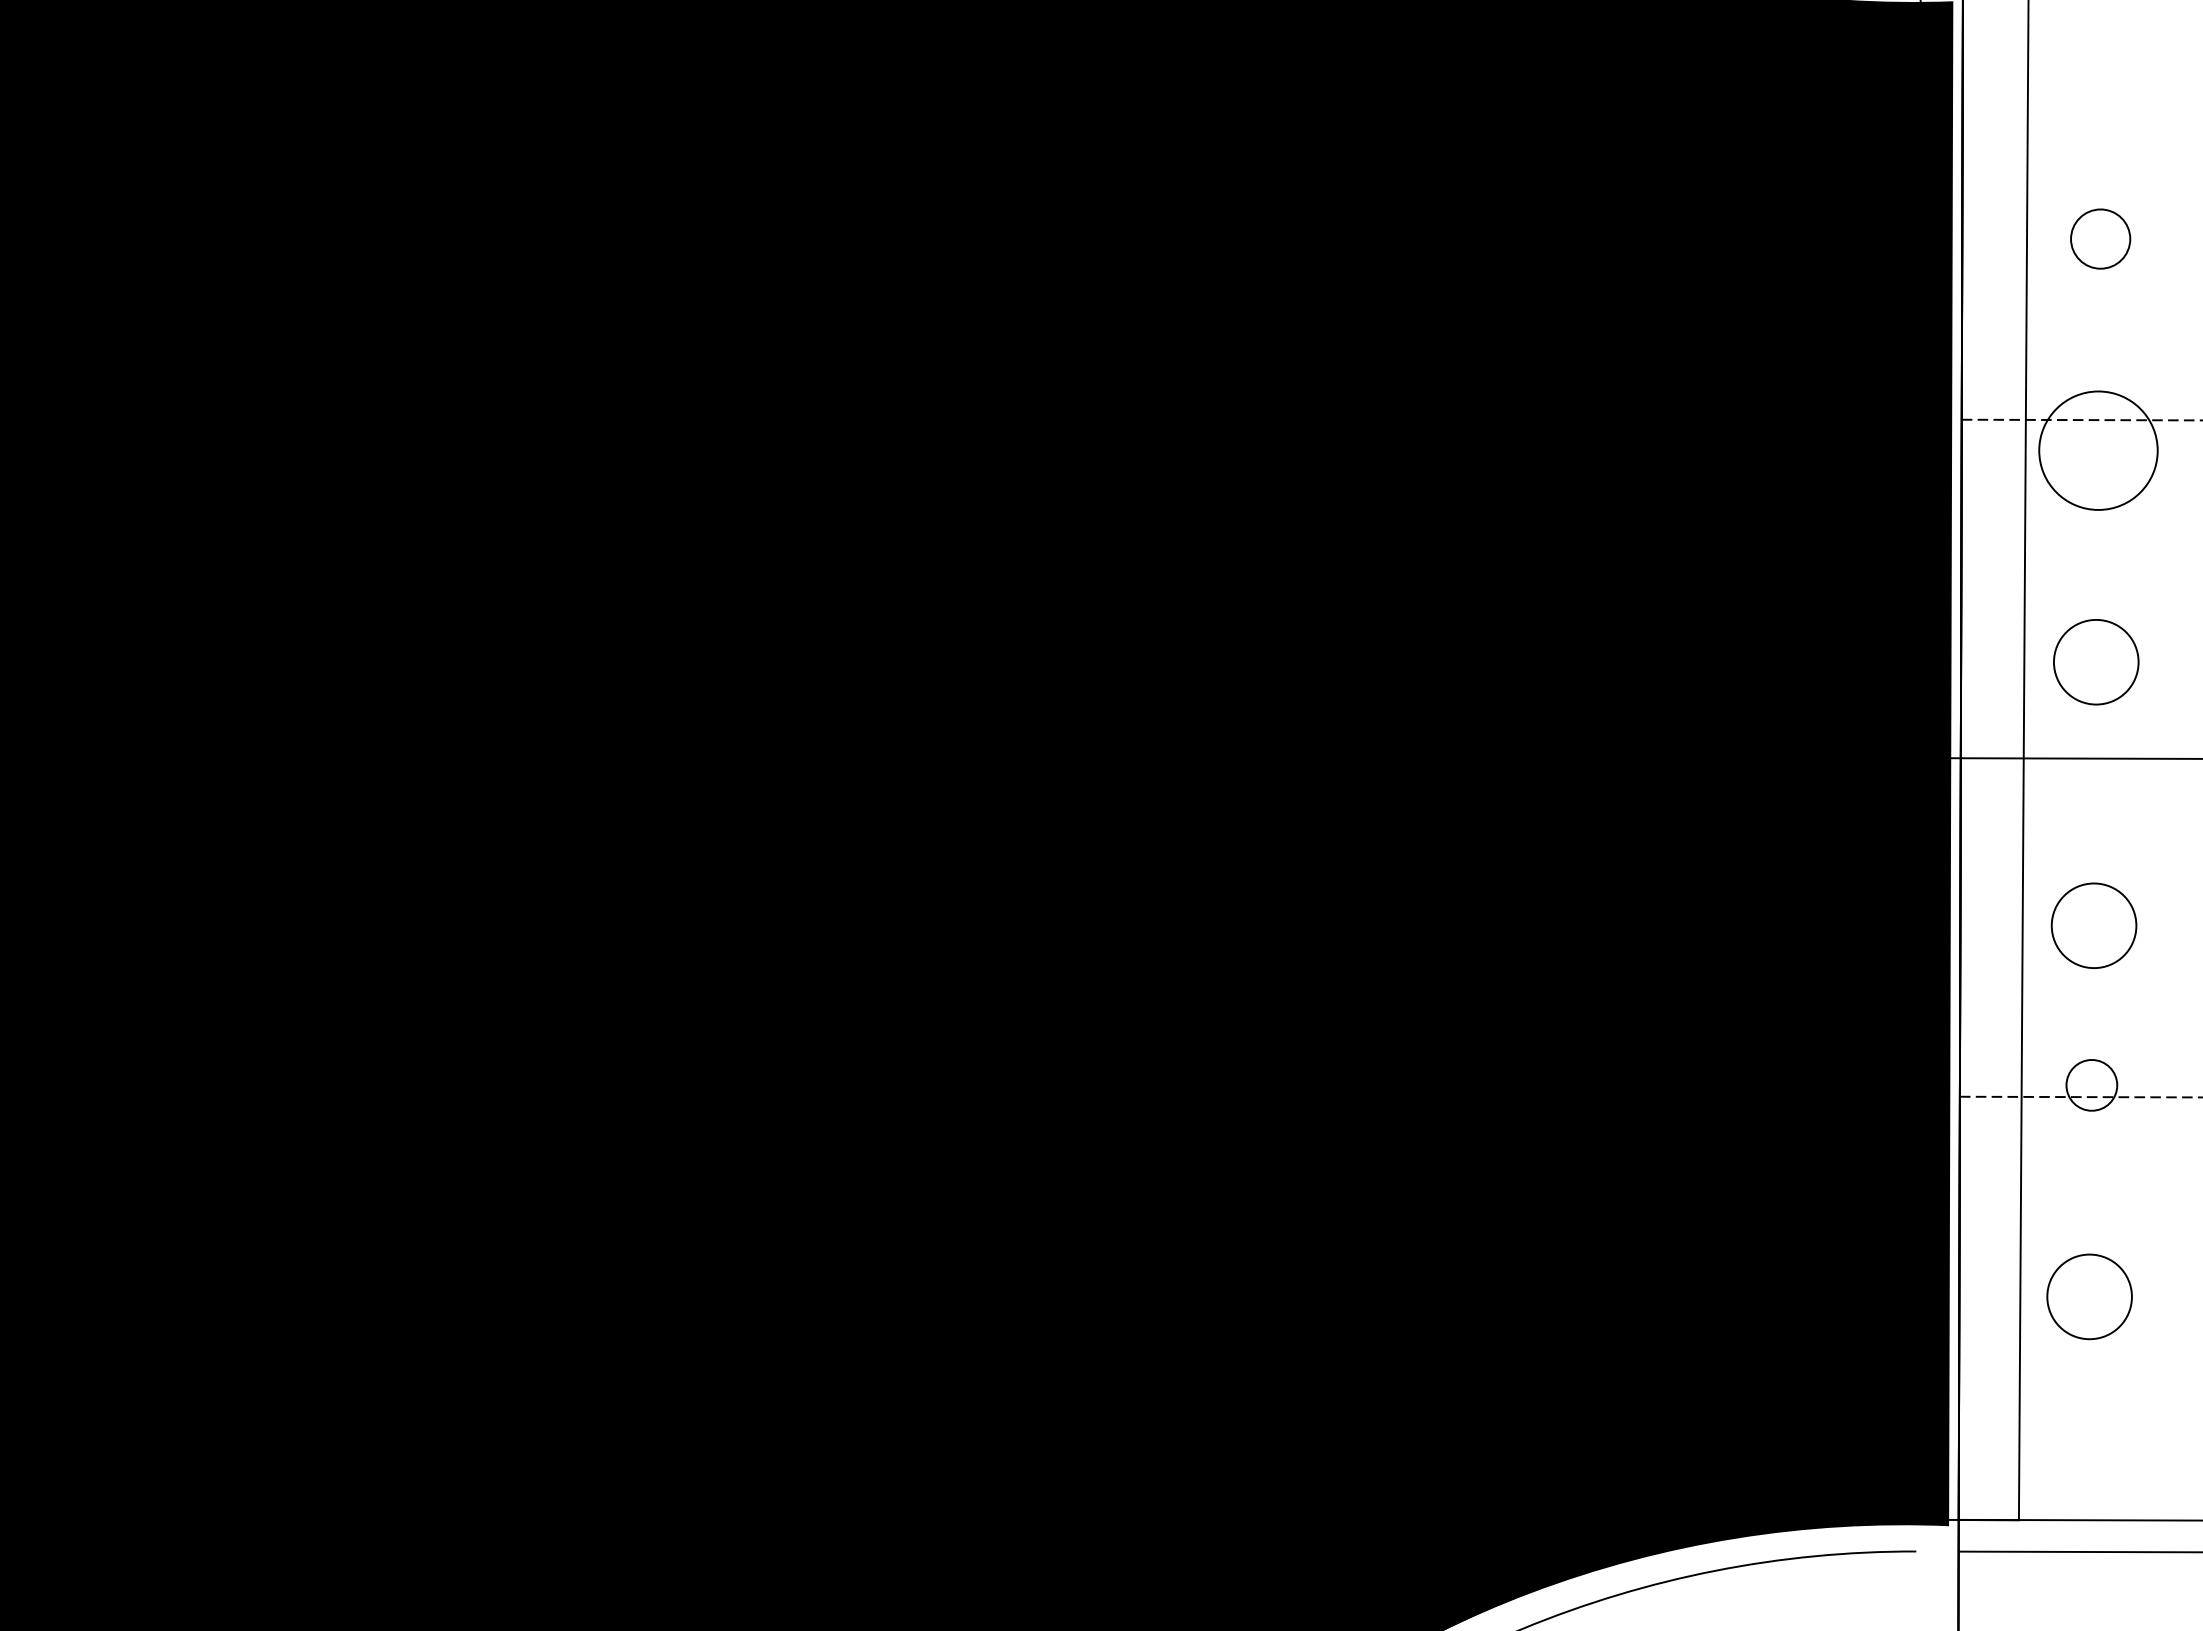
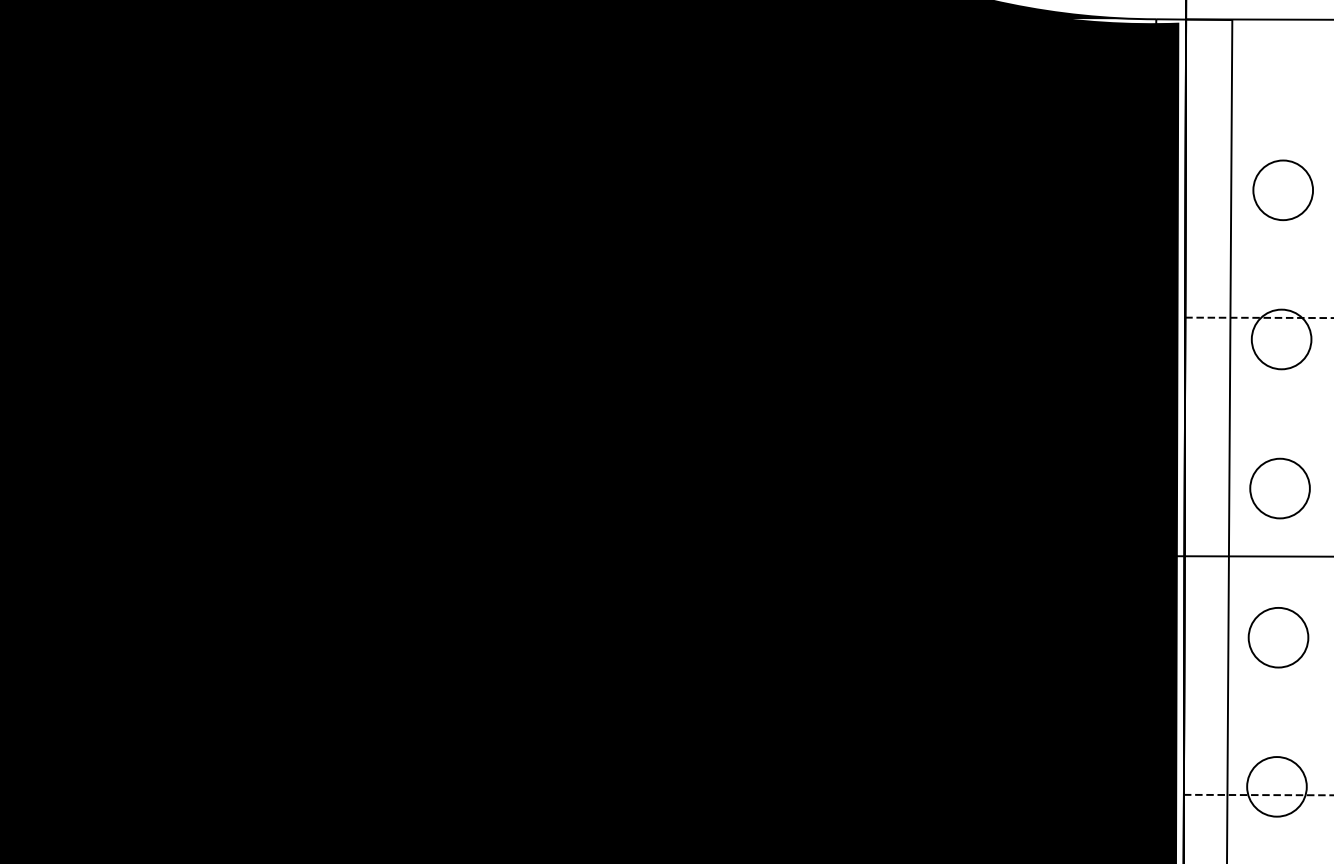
circle: (2100, 238) -> (1283, 189), size x1.43
circle: (2098, 450) -> (1281, 339), size x0.71
circle: (2093, 925) -> (1278, 637), moved
circle: (2091, 1085) -> (1276, 786), size x1.67

